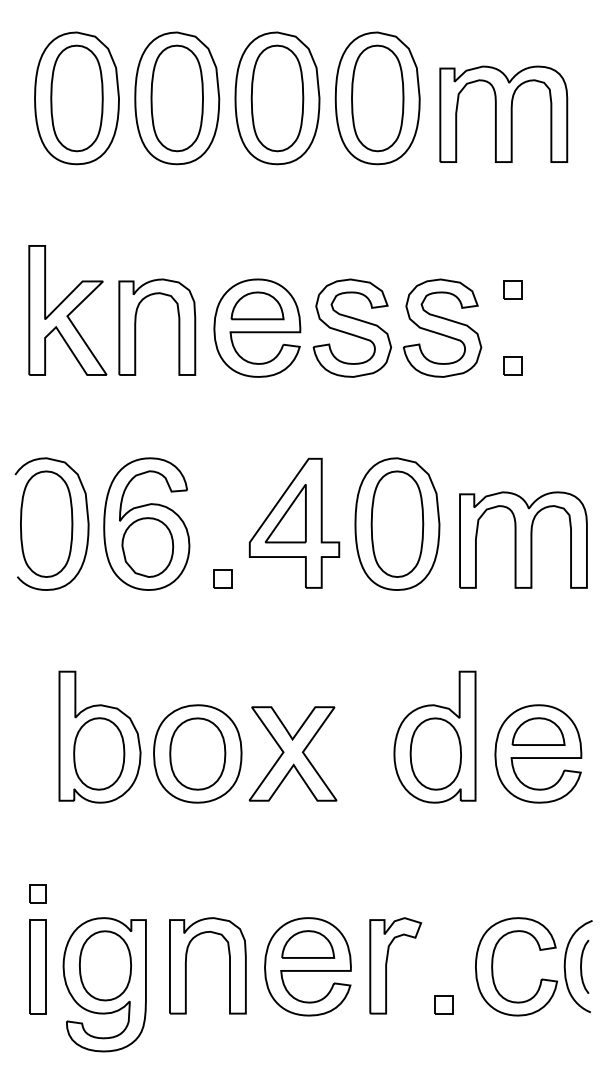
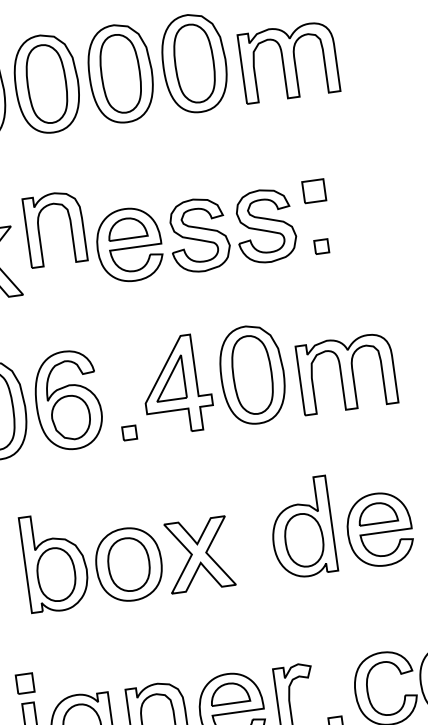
part: (512, 289) -> (313, 190), size x1.6
part: (136, 326) -> (39, 230), moved
part: (37, 893) -> (25, 683), size x1.4

